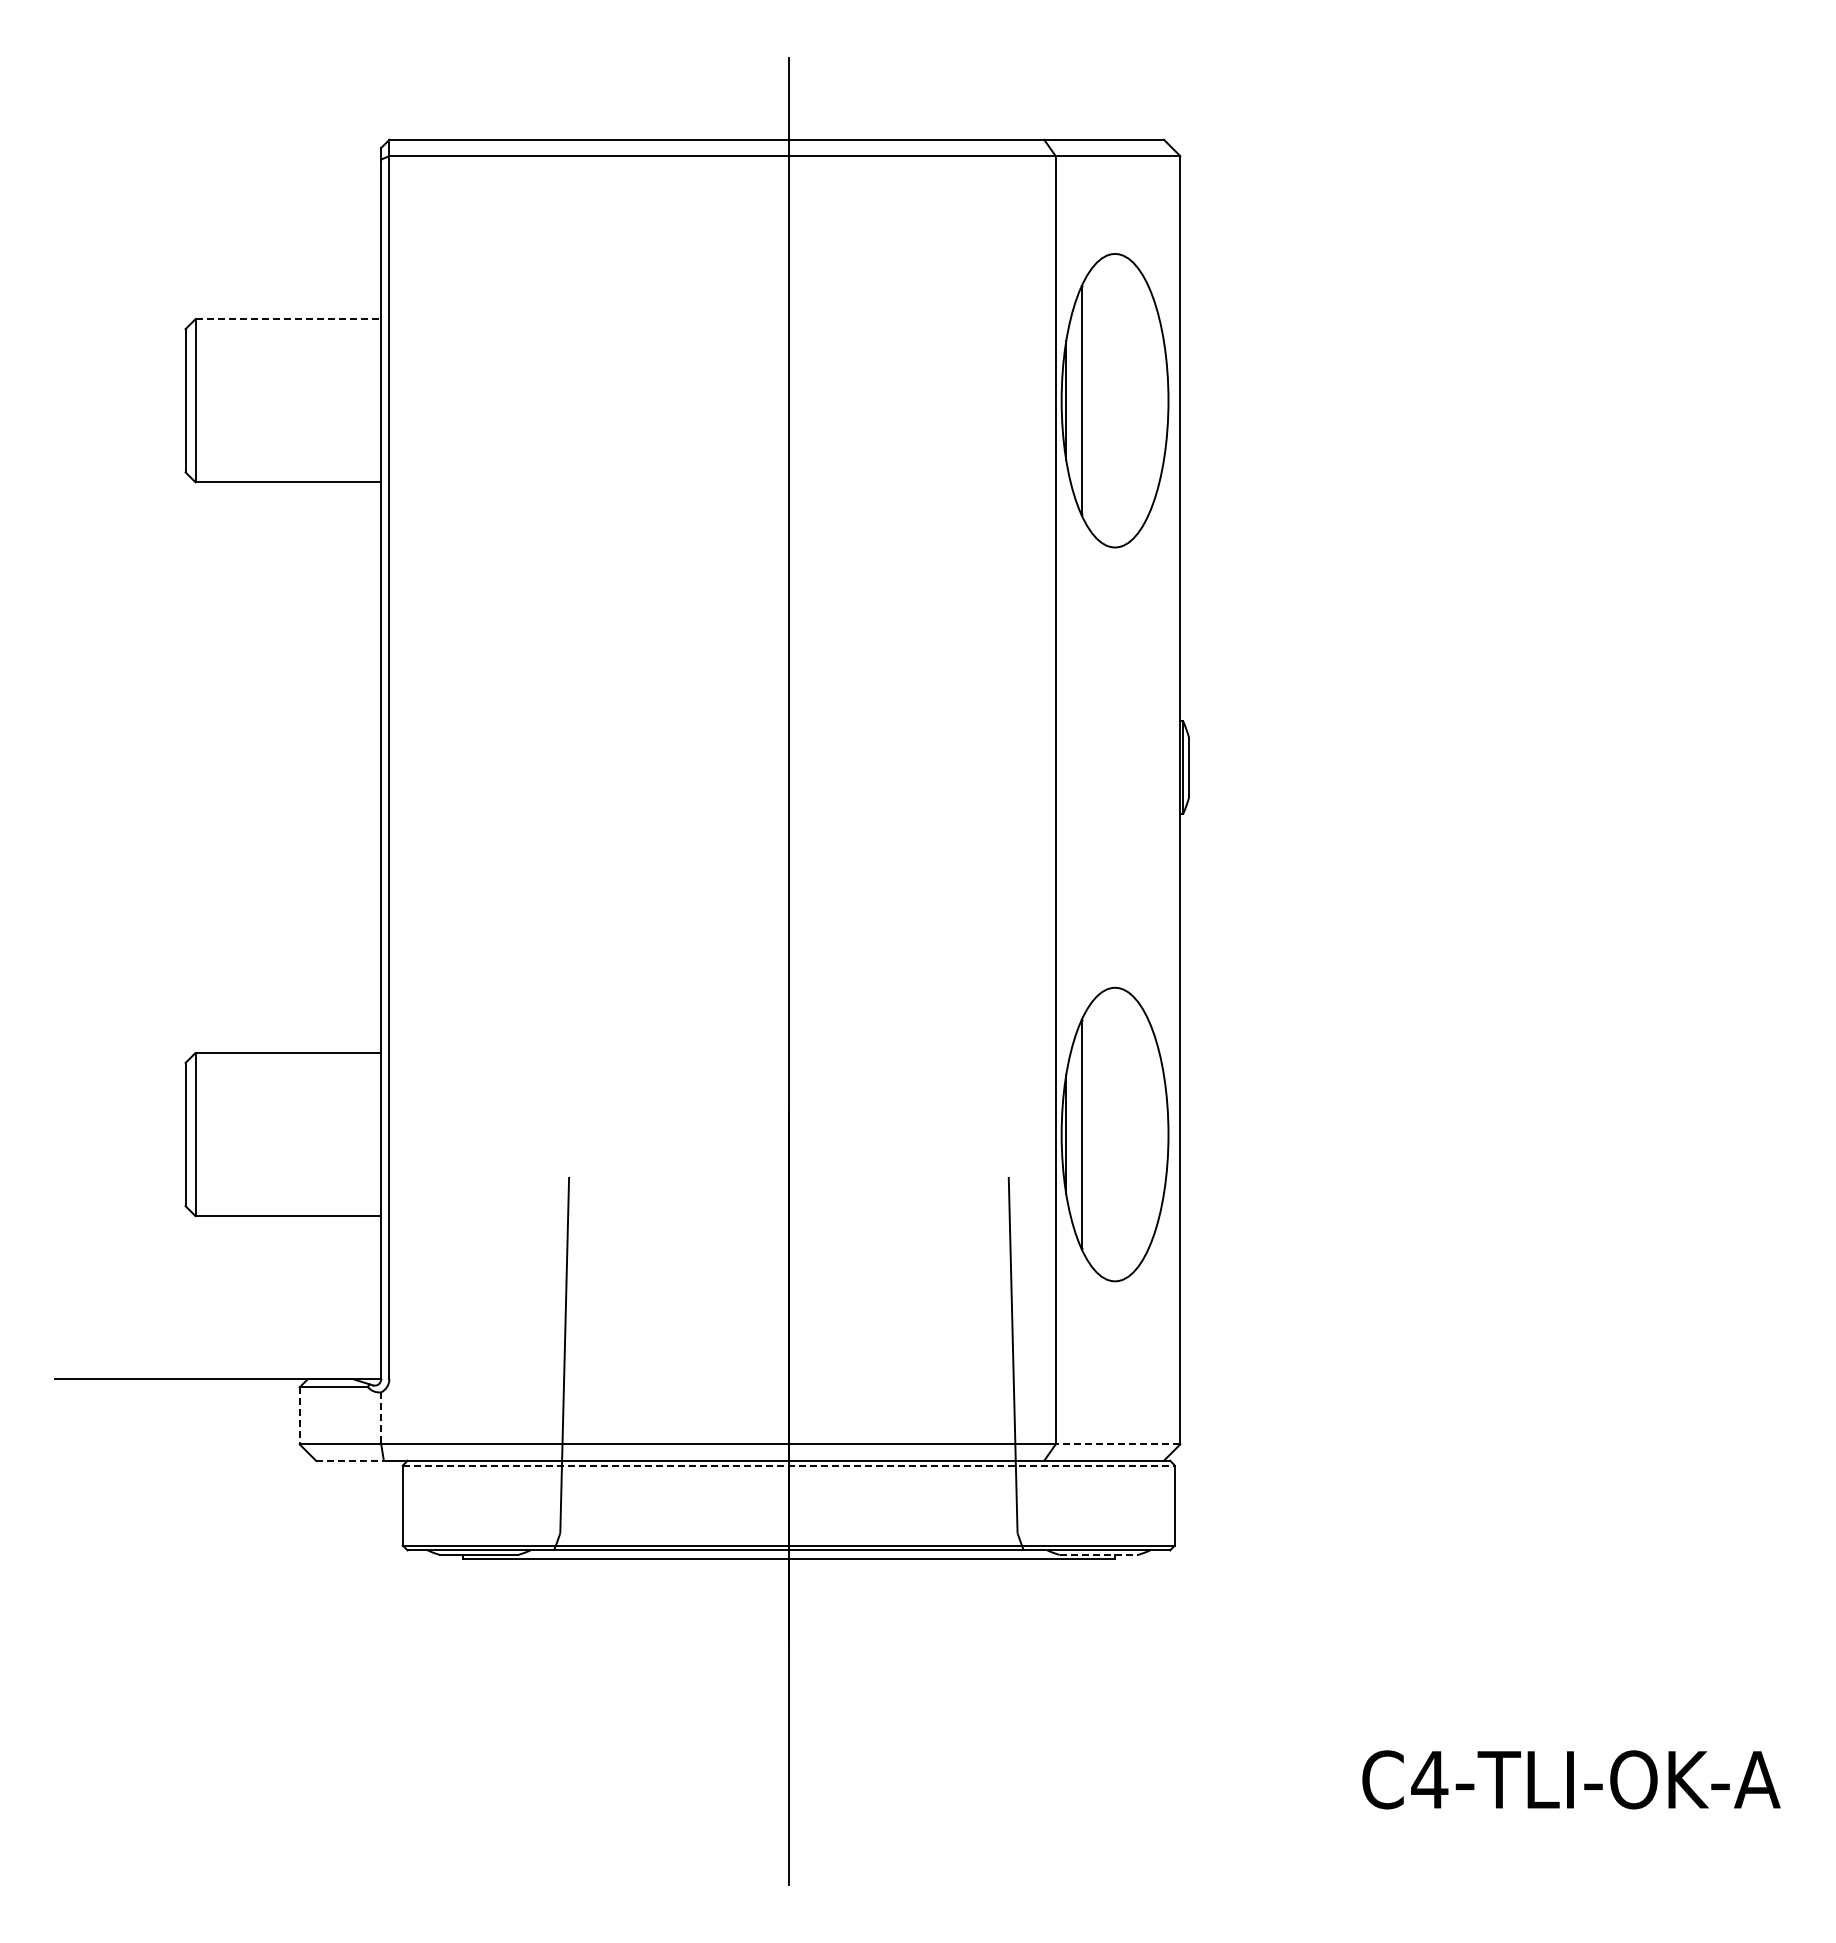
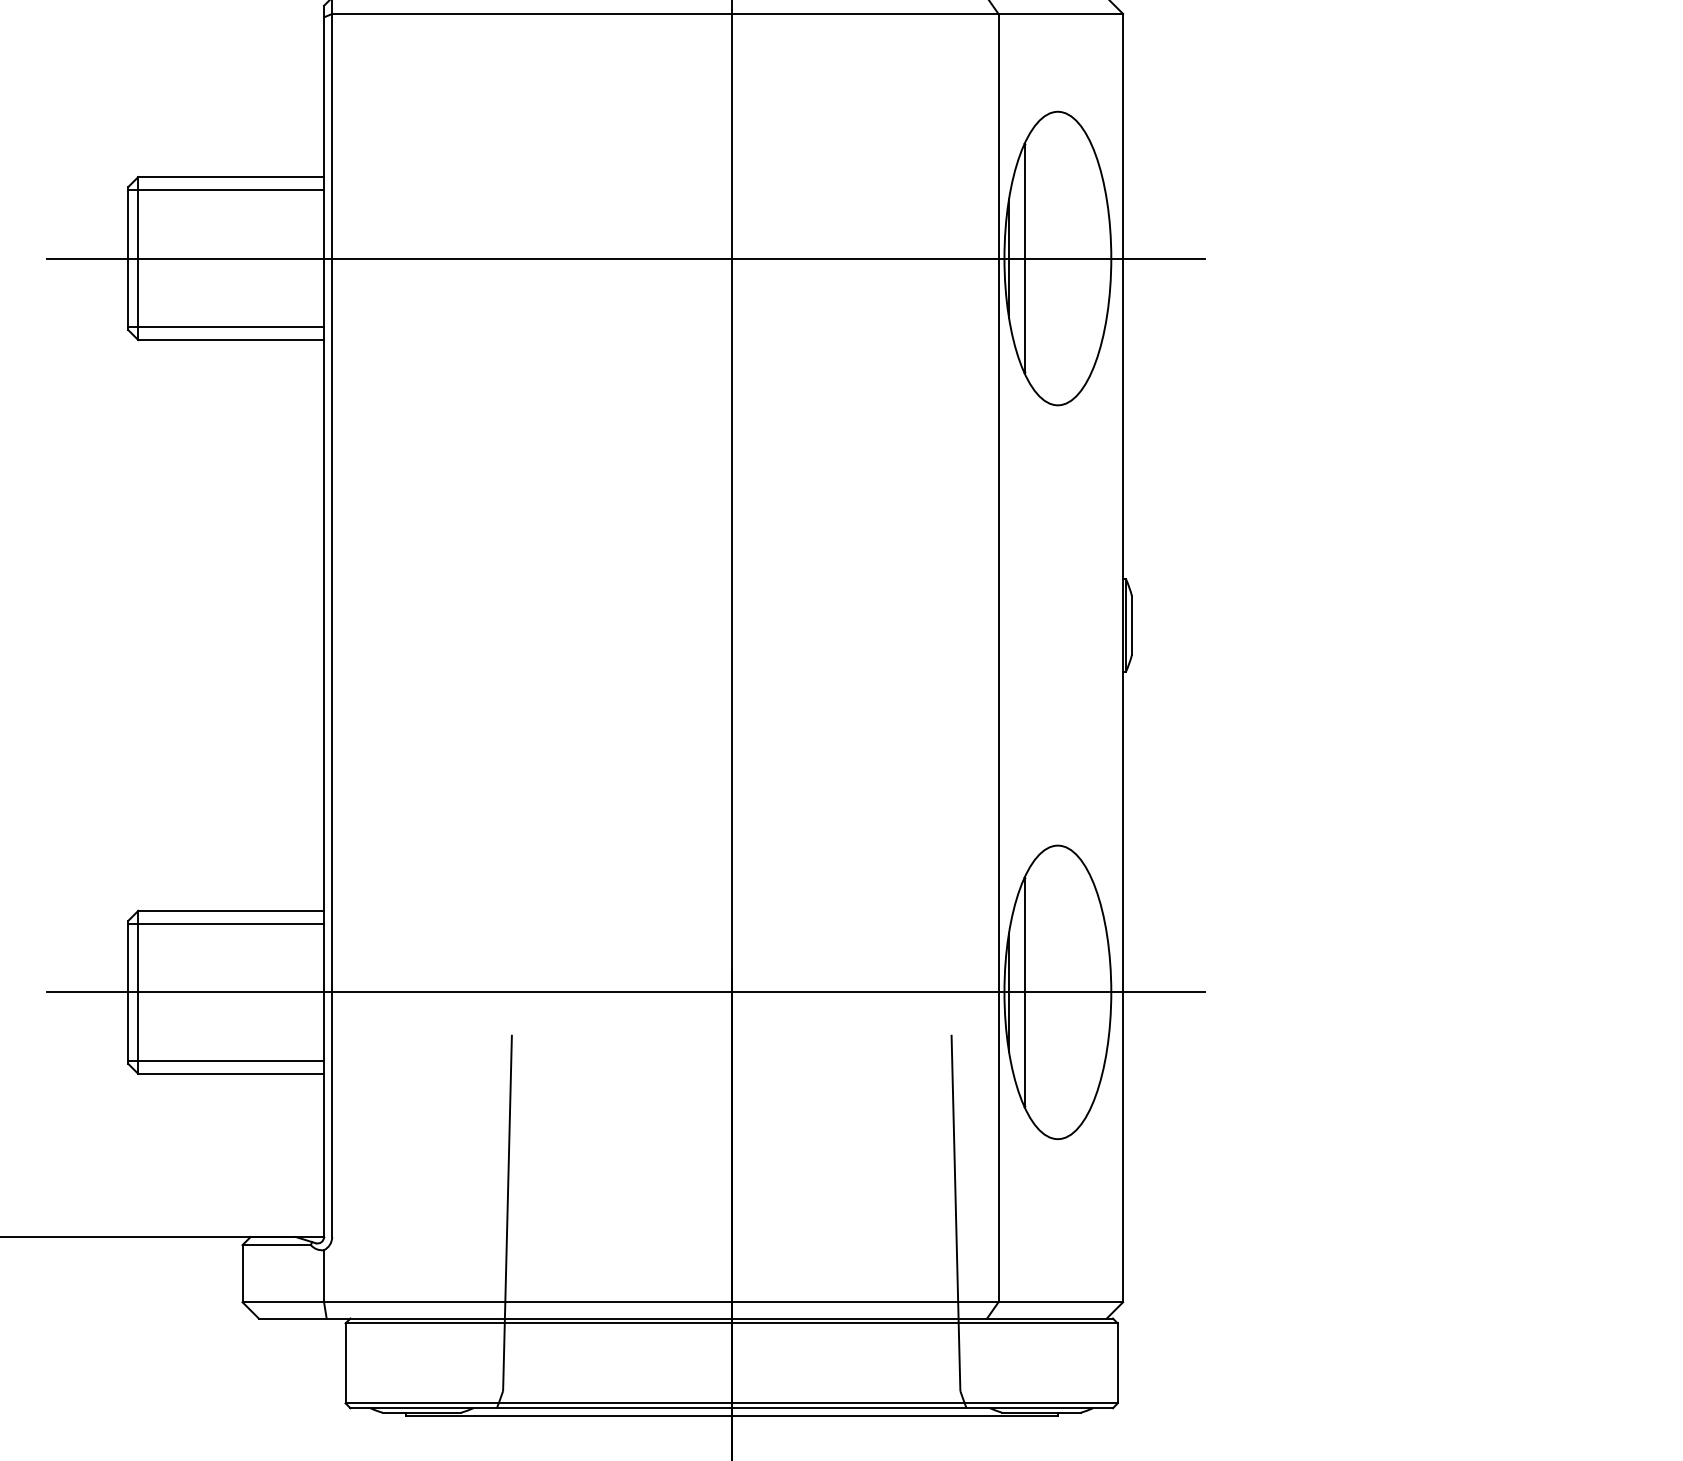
line: (288, 319) -> (231, 177), dashed -> solid
line: (283, 332) -> (226, 190), added
line: (682, 400) -> (625, 258), added
line: (283, 469) -> (226, 327), added
line: (283, 1066) -> (226, 924), added
line: (682, 1134) -> (625, 992), added
line: (283, 1202) -> (226, 1060), added
line: (299, 1415) -> (242, 1273), dashed -> solid
line: (381, 1418) -> (324, 1276), dashed -> solid
line: (1117, 1444) -> (1060, 1302), dashed -> solid
line: (349, 1460) -> (292, 1318), dashed -> solid
line: (789, 1465) -> (732, 1323), dashed -> solid
line: (1099, 1554) -> (1042, 1412), dashed -> solid

